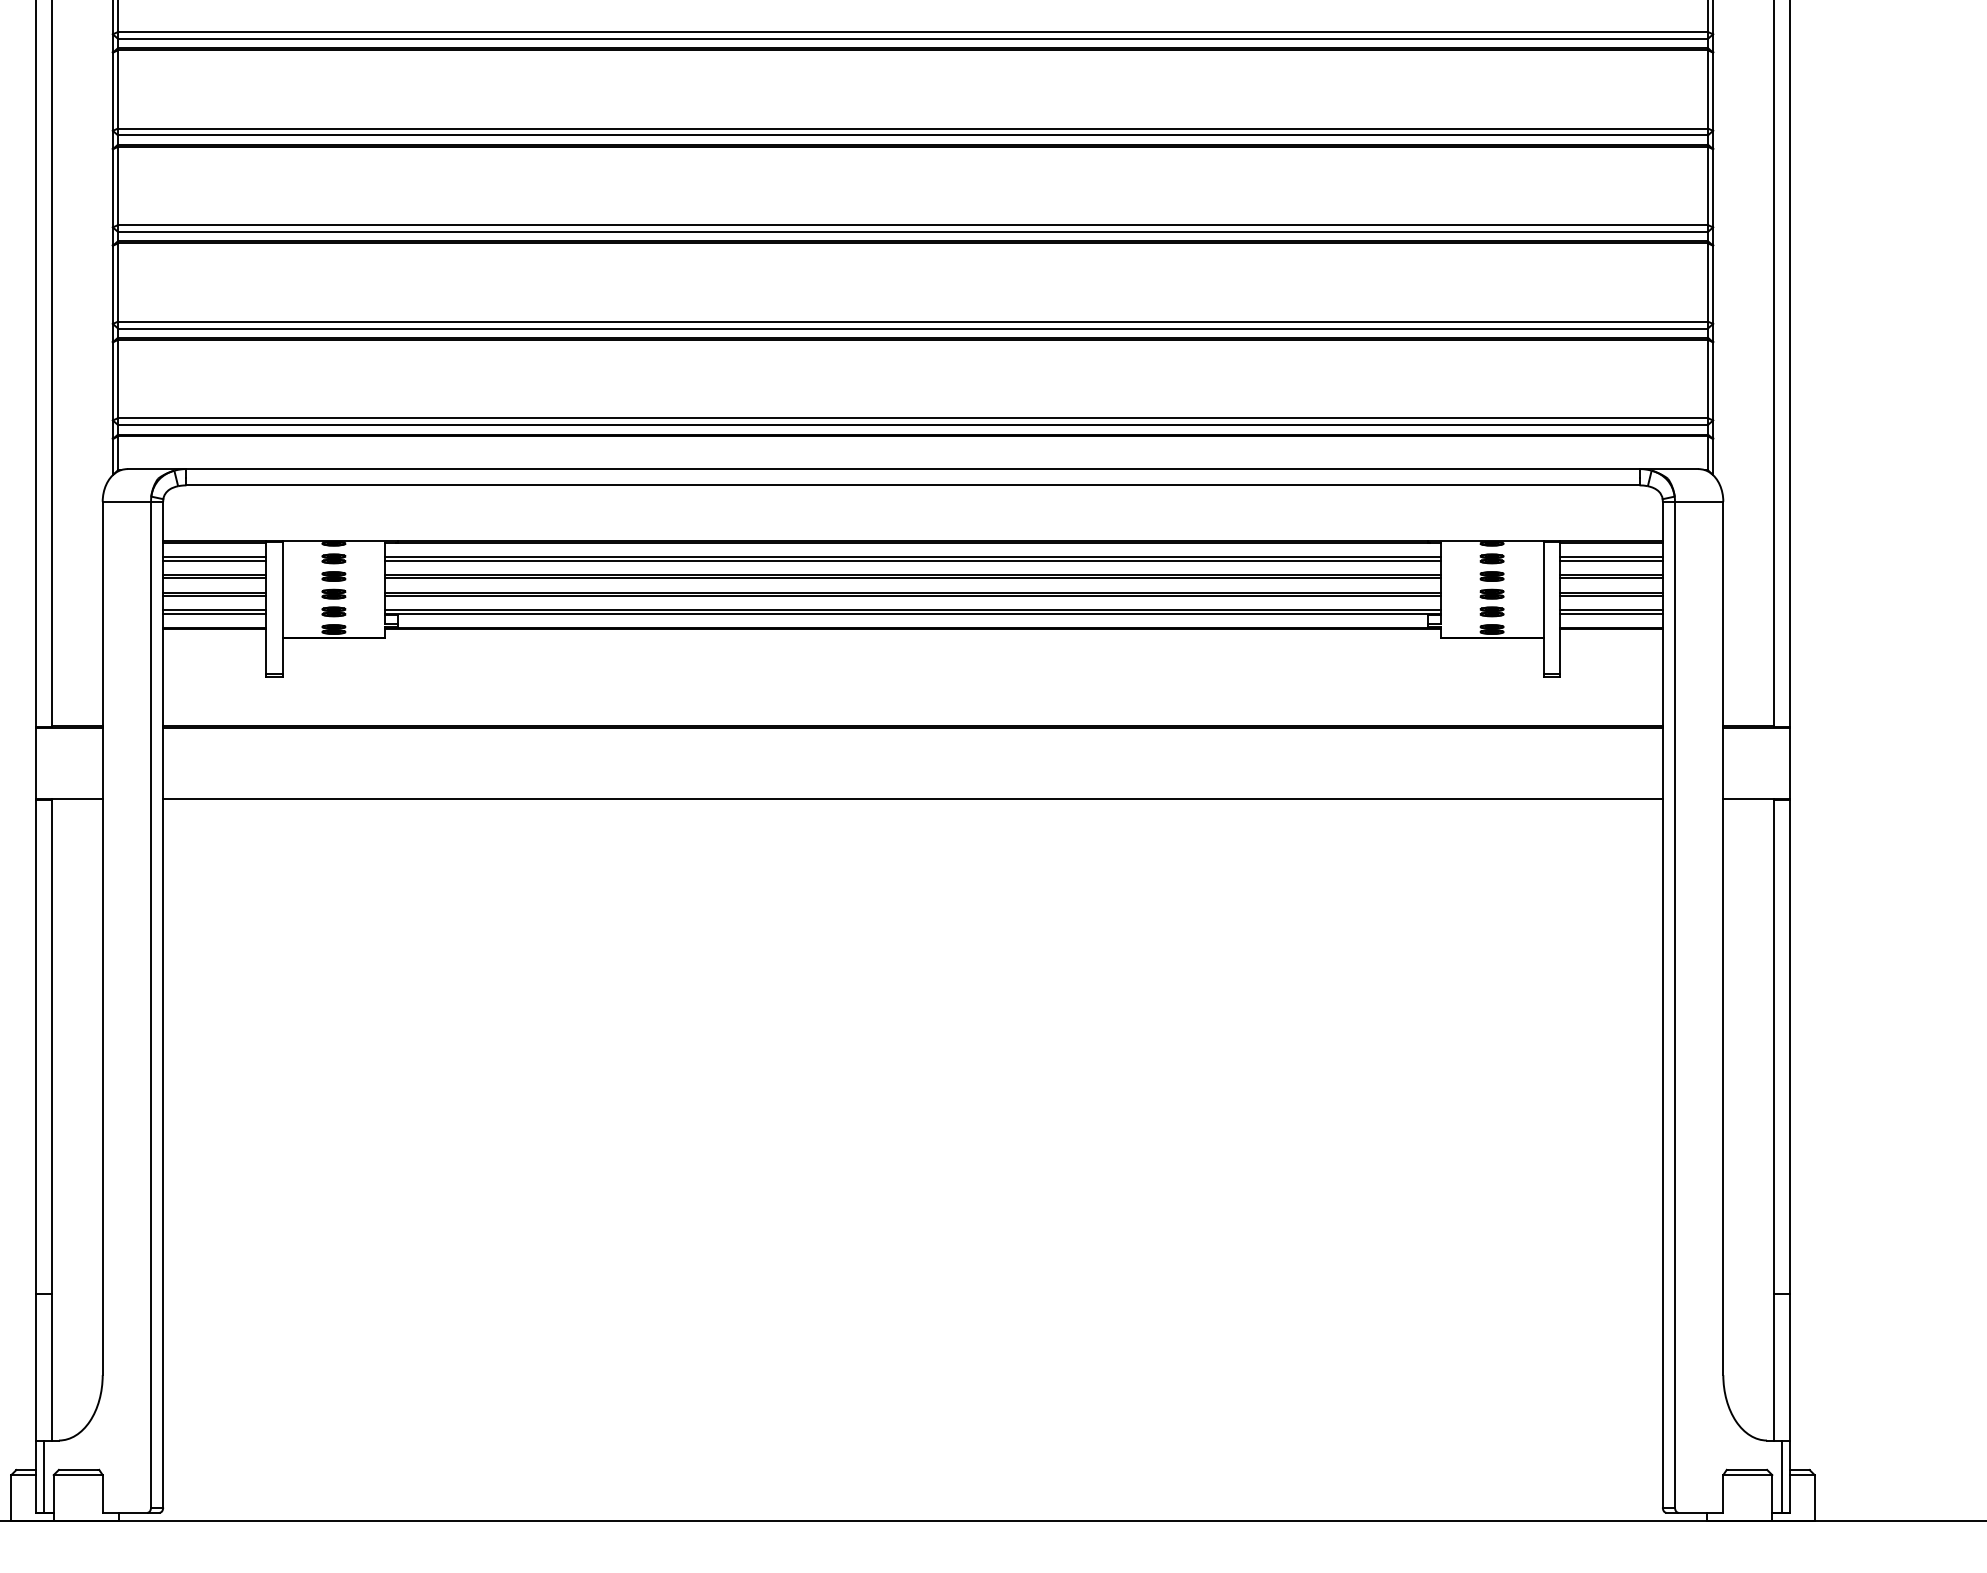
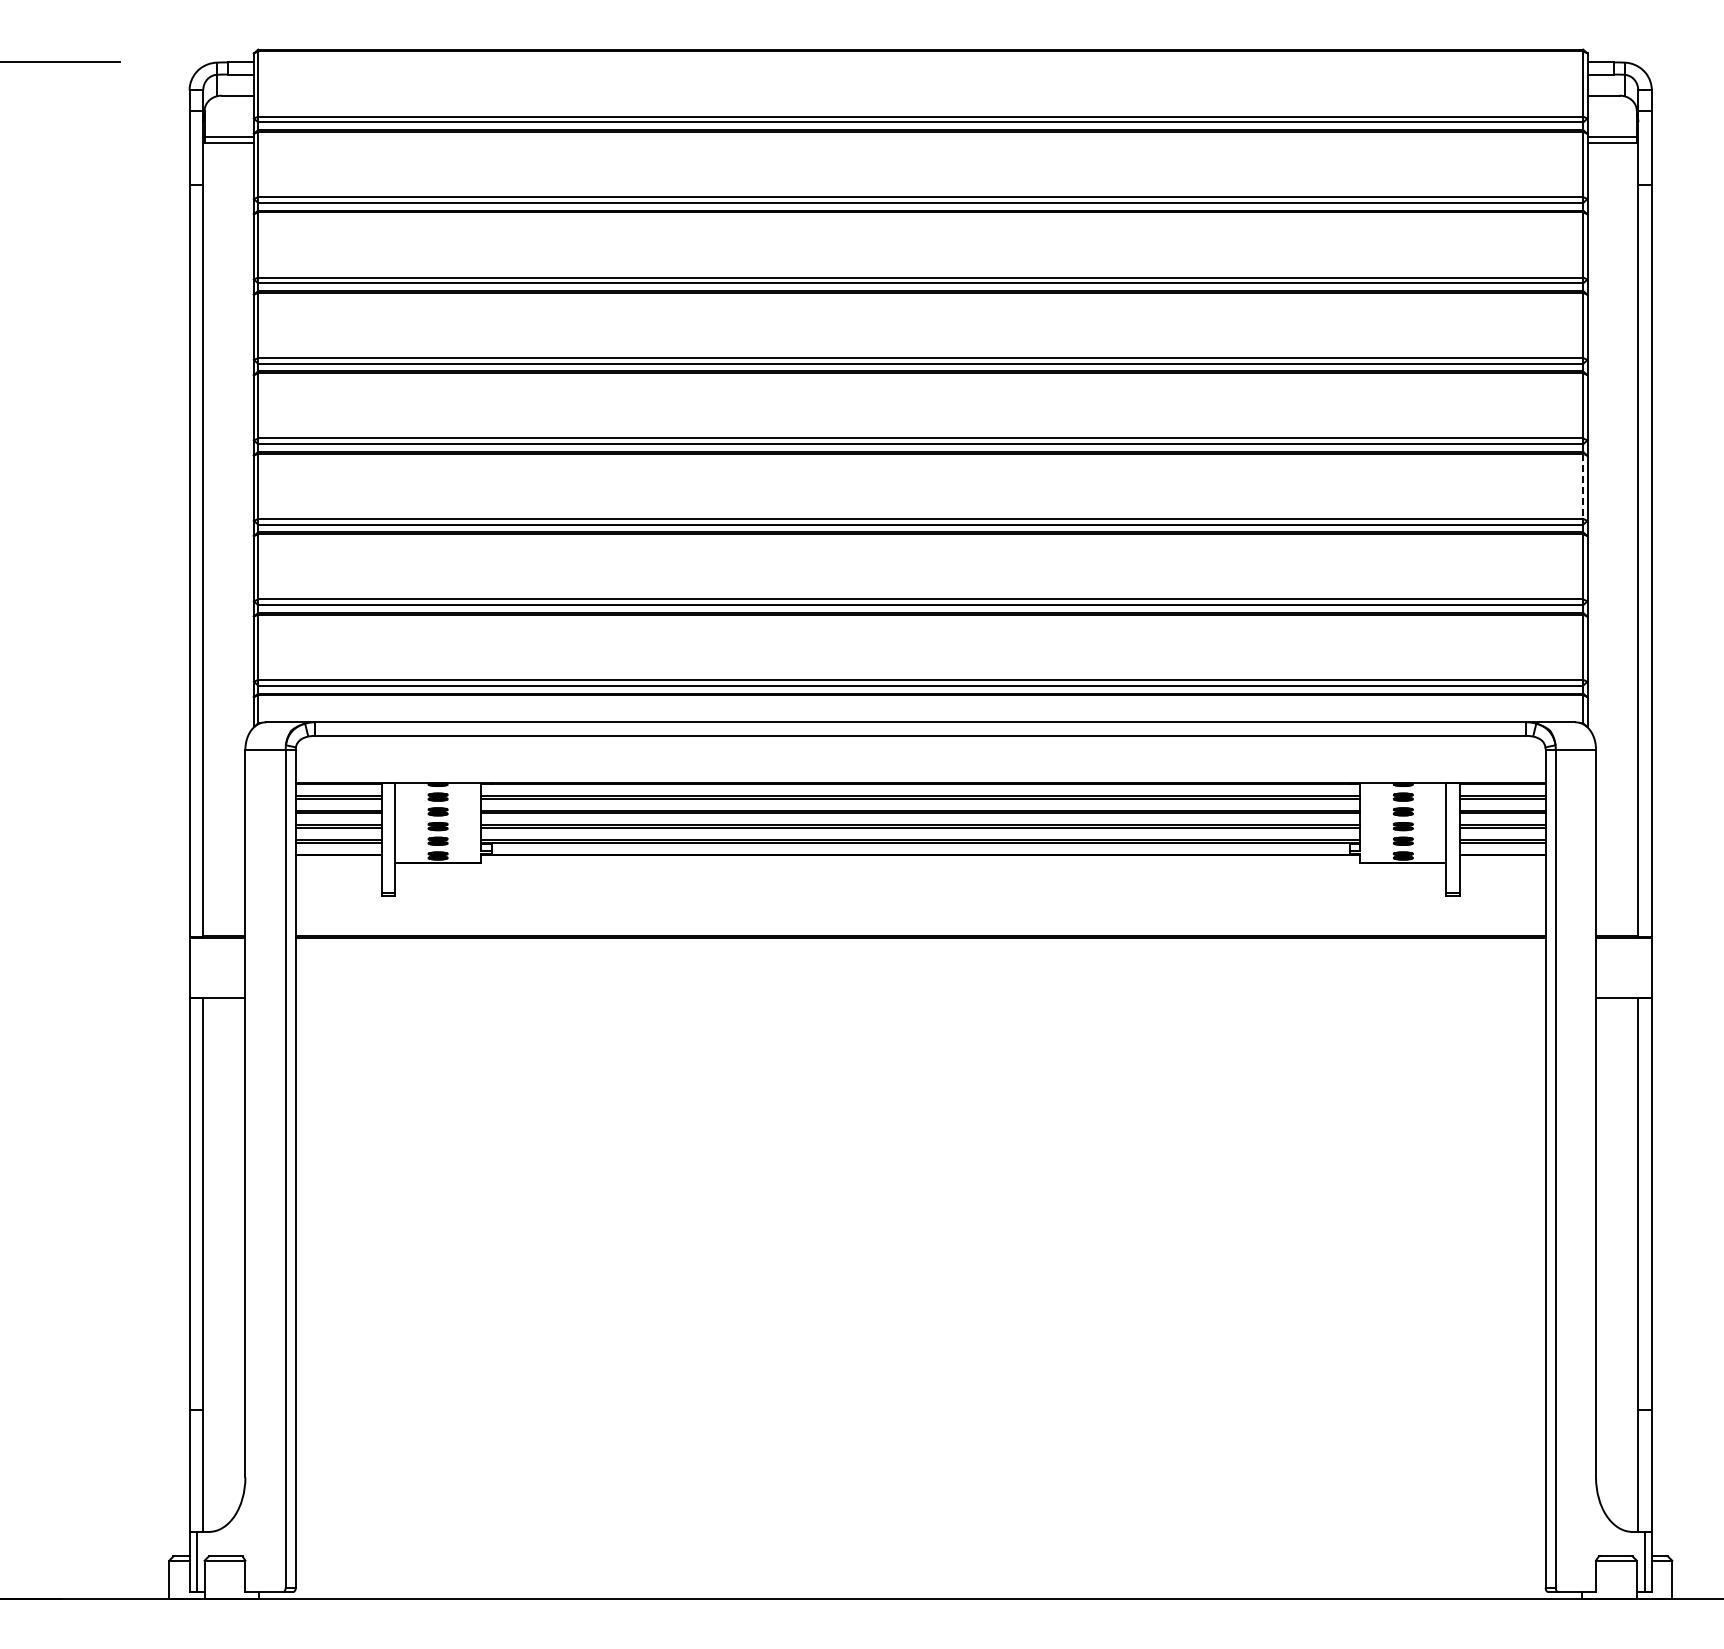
line: (1708, 186) -> (1583, 486), solid -> dashed
line: (912, 799) -> (920, 997), removed

